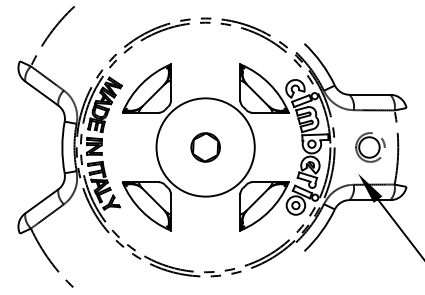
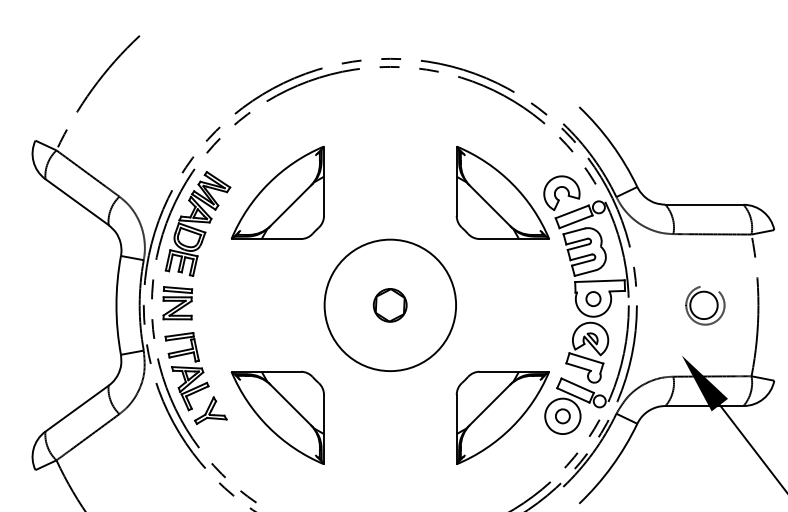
circle: (205, 147) -> (390, 305), size x0.7
part: (205, 147) -> (390, 305), size x0.6
part: (370, 147) -> (705, 305), size x0.7

